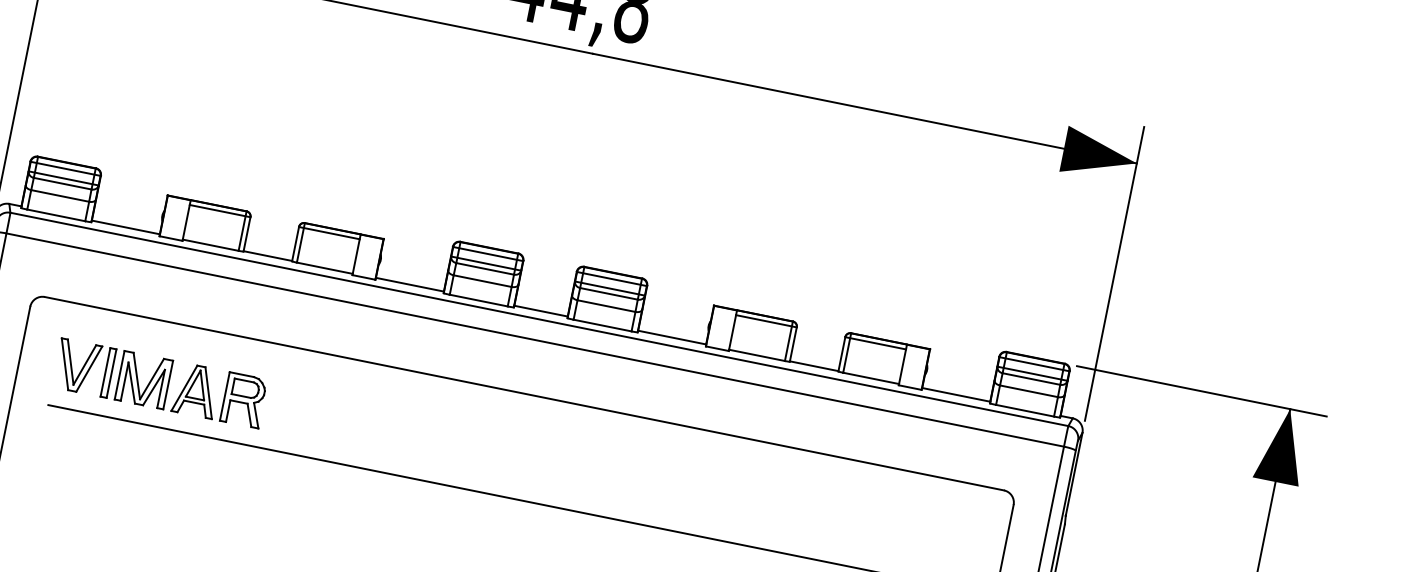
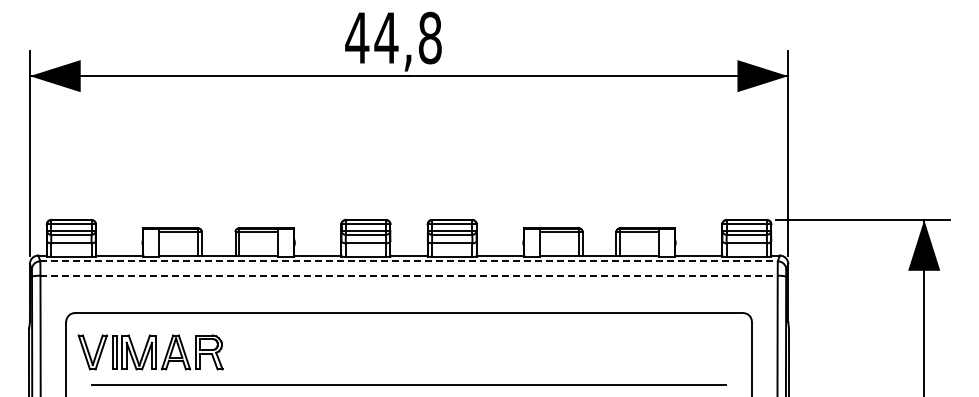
line: (539, 319) -> (409, 261), solid -> dashed
line: (535, 339) -> (409, 275), solid -> dashed
part: (159, 383) -> (150, 352), moved

